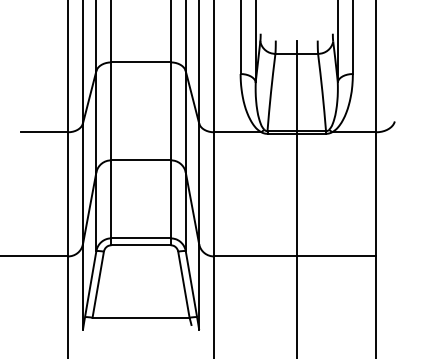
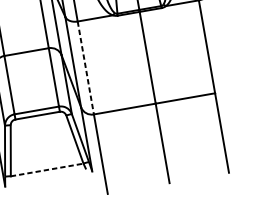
line: (214, 194) -> (86, 68), solid -> dashed
line: (141, 317) -> (47, 169), solid -> dashed

